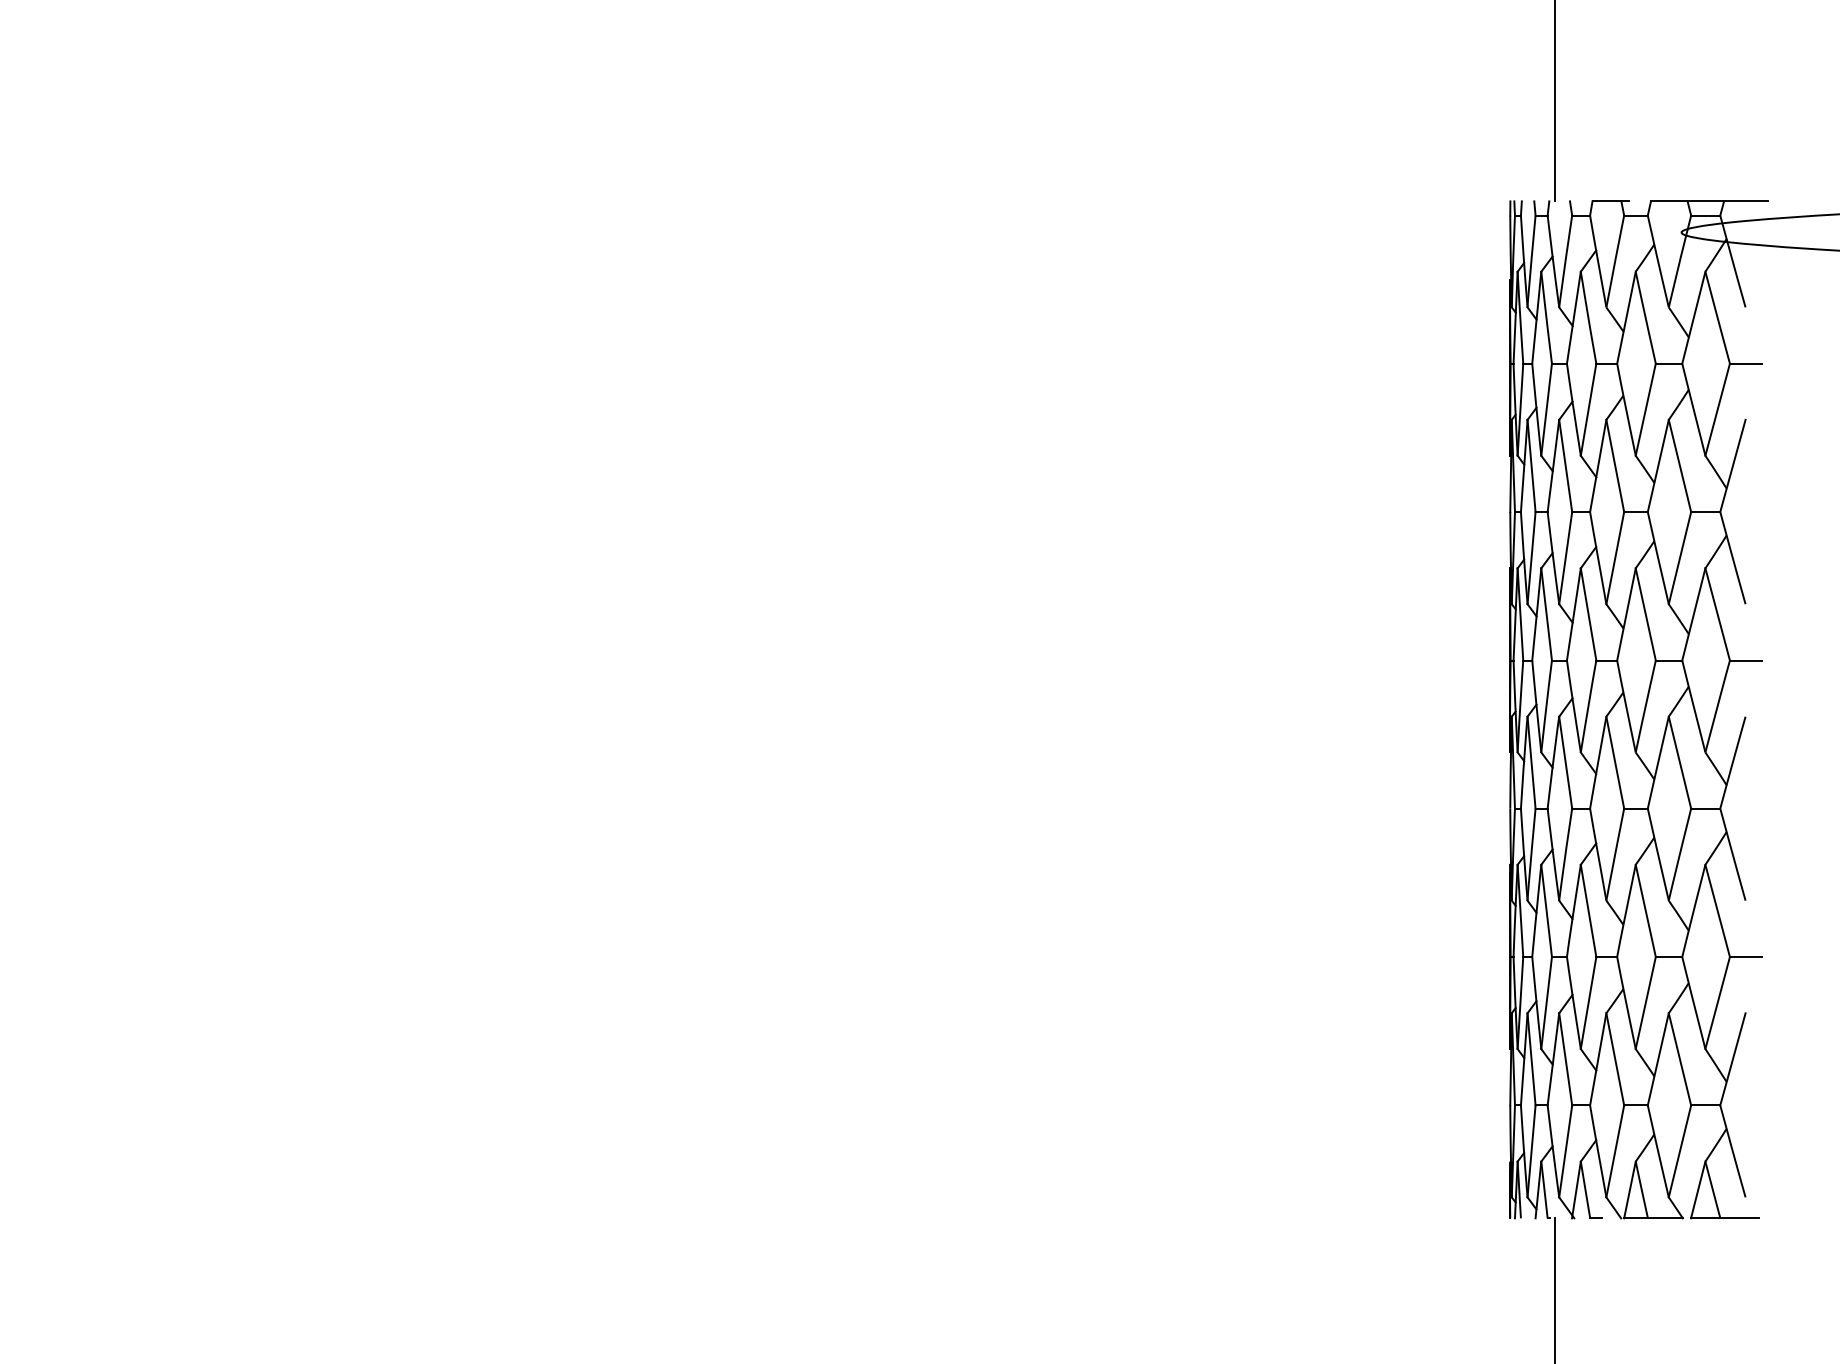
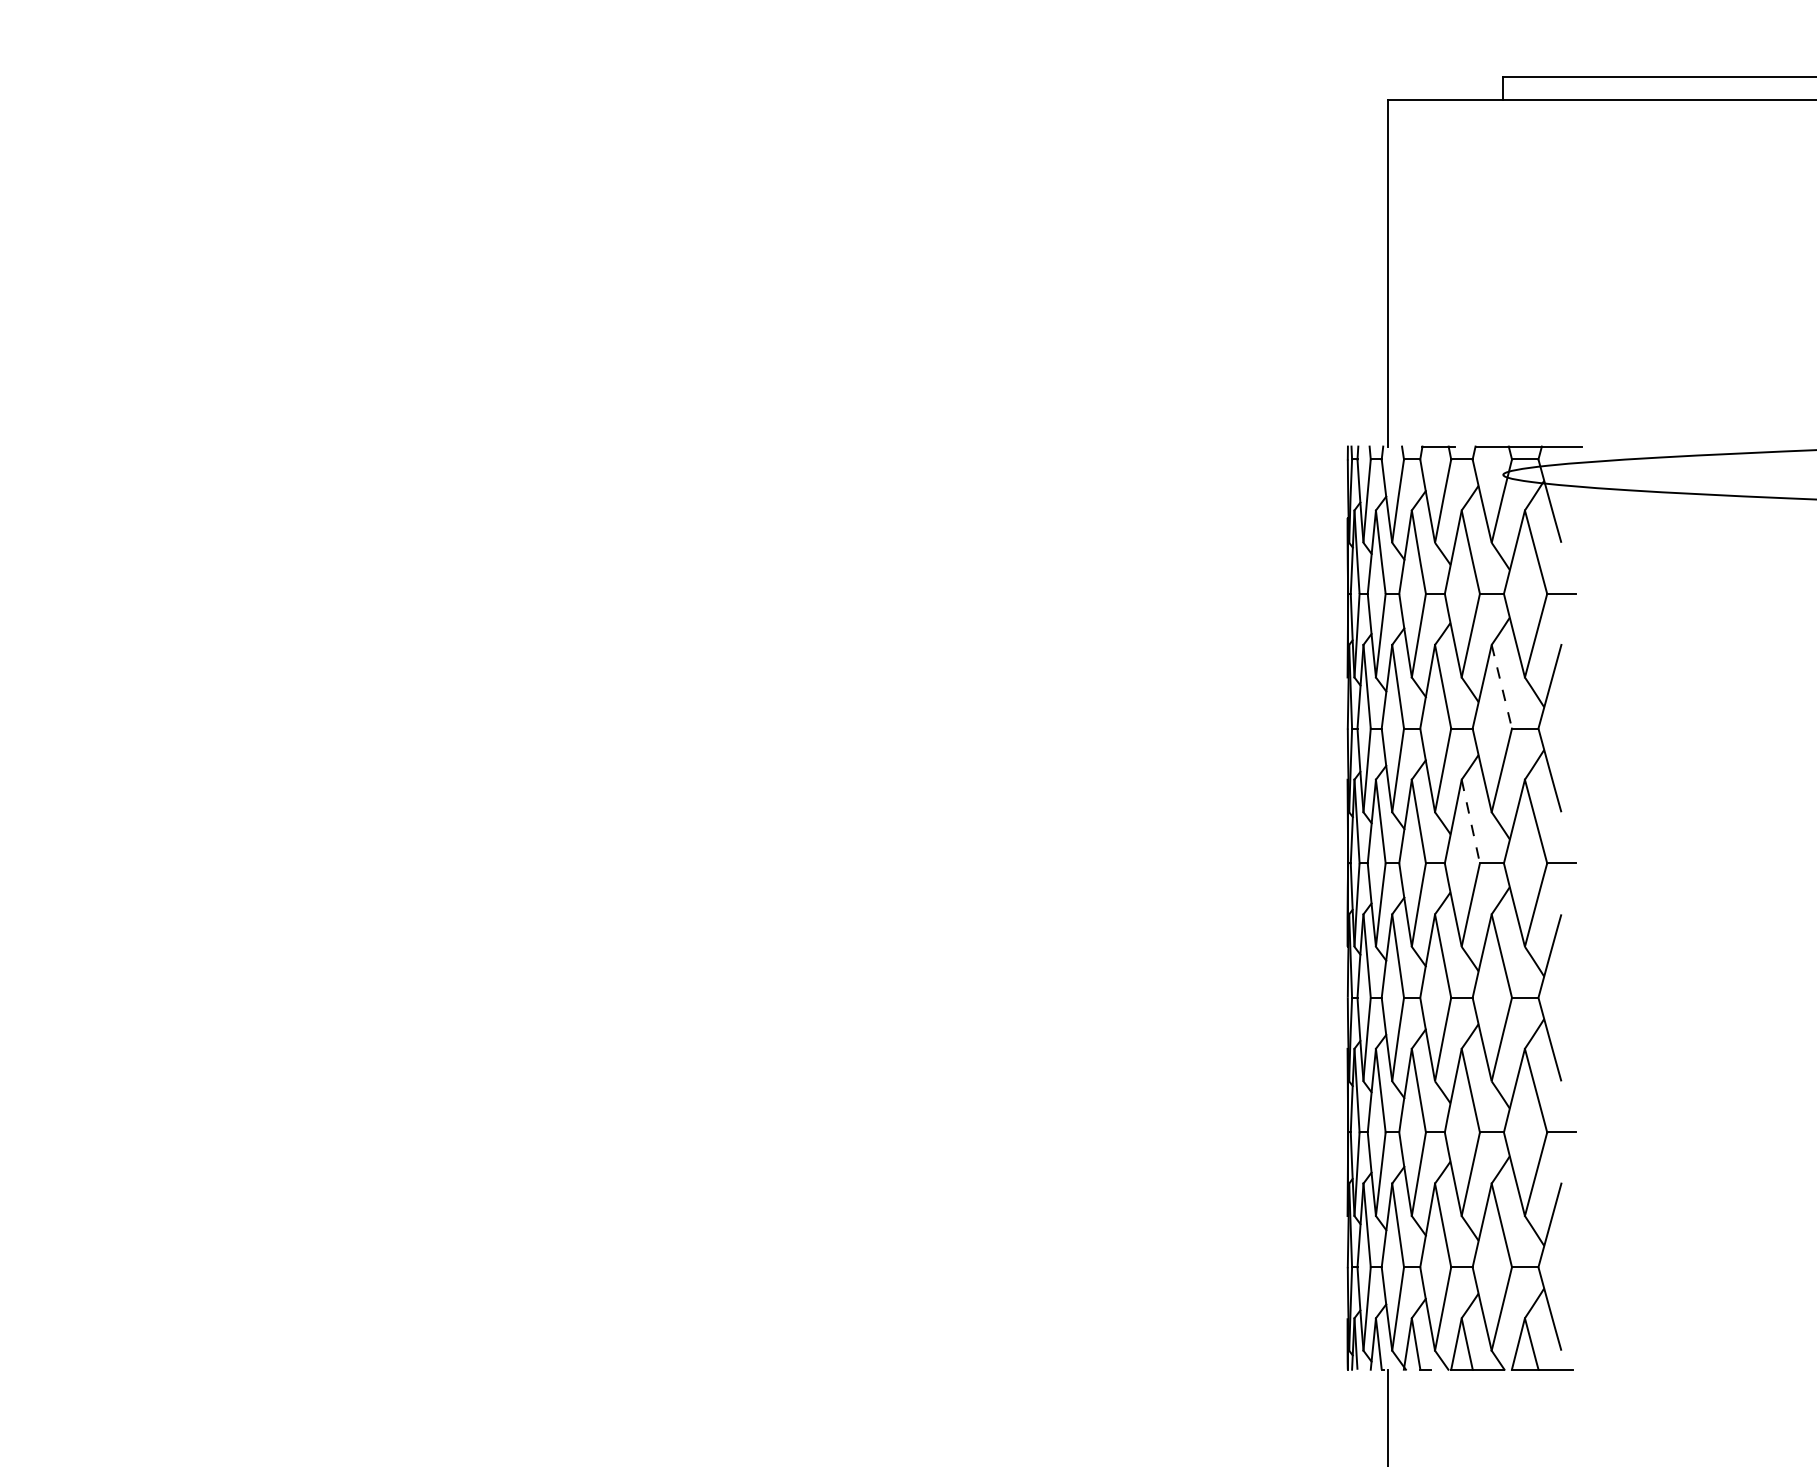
line: (1679, 466) -> (1501, 687), solid -> dashed
line: (1645, 614) -> (1470, 821), solid -> dashed

